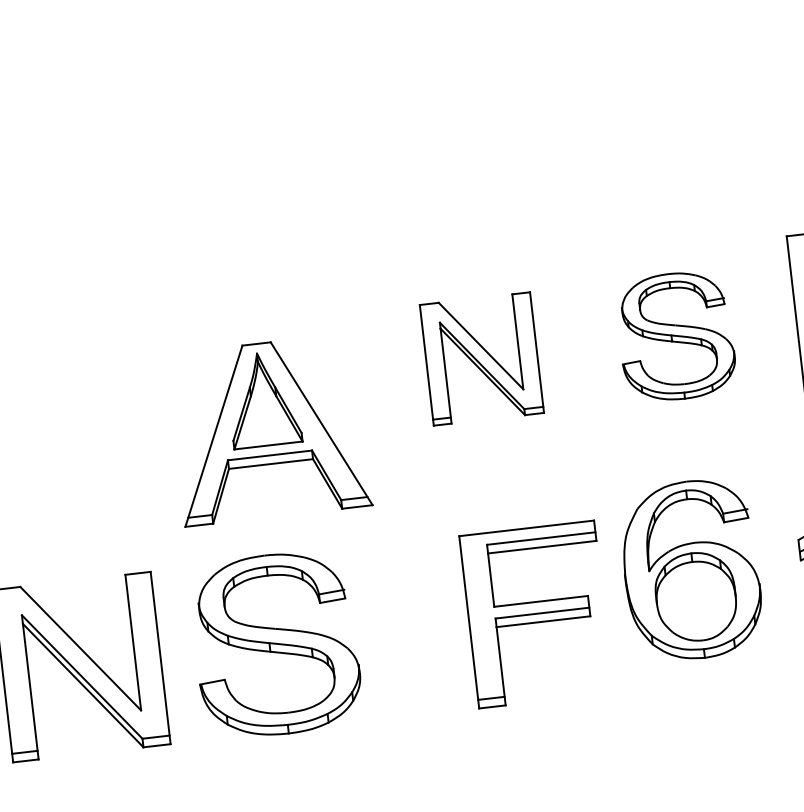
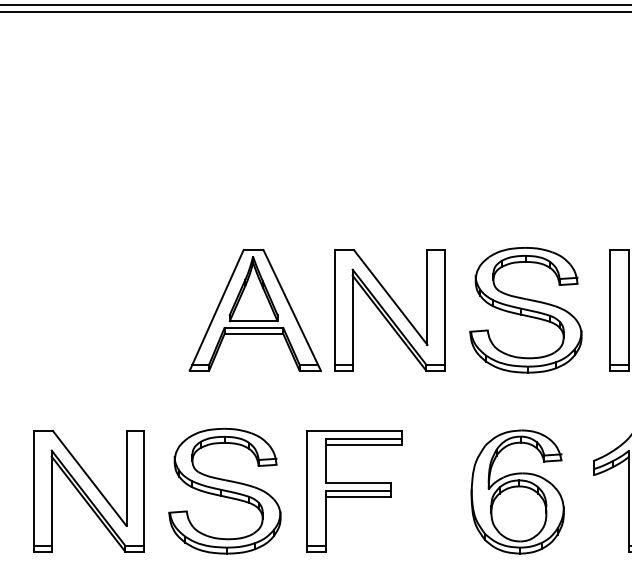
part: (675, 336) -> (525, 310), size x1.43
part: (481, 359) -> (389, 310), size x1.43
part: (267, 430) -> (254, 310), moved
part: (690, 569) -> (517, 491), moved
part: (536, 614) -> (354, 491), moved

